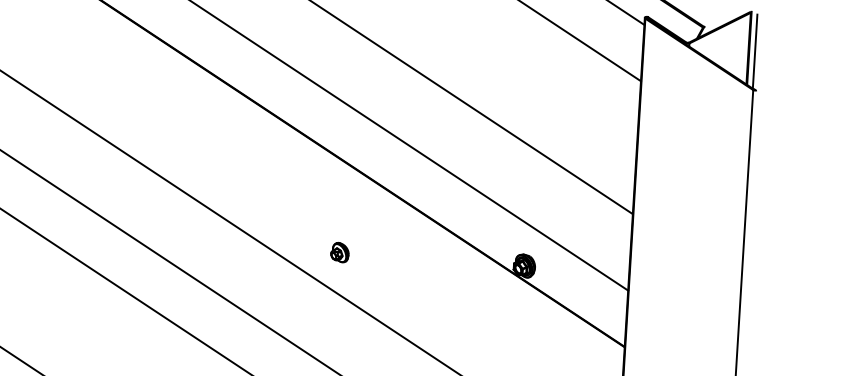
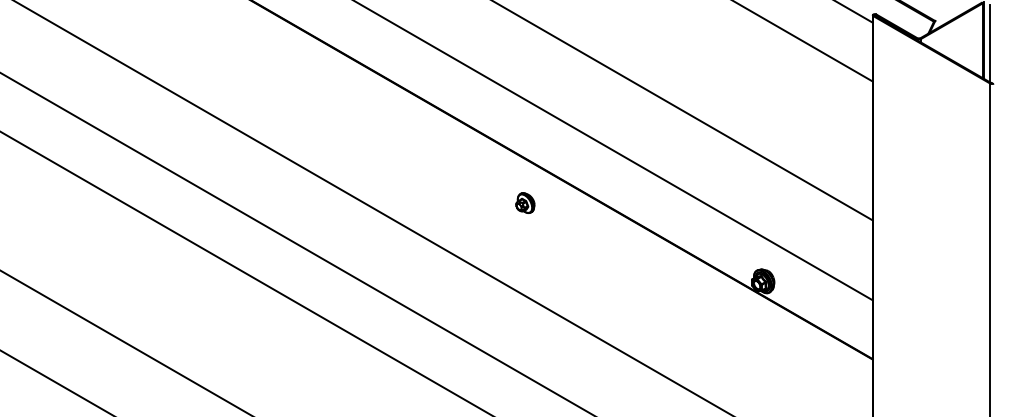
part: (340, 252) -> (525, 202), moved

